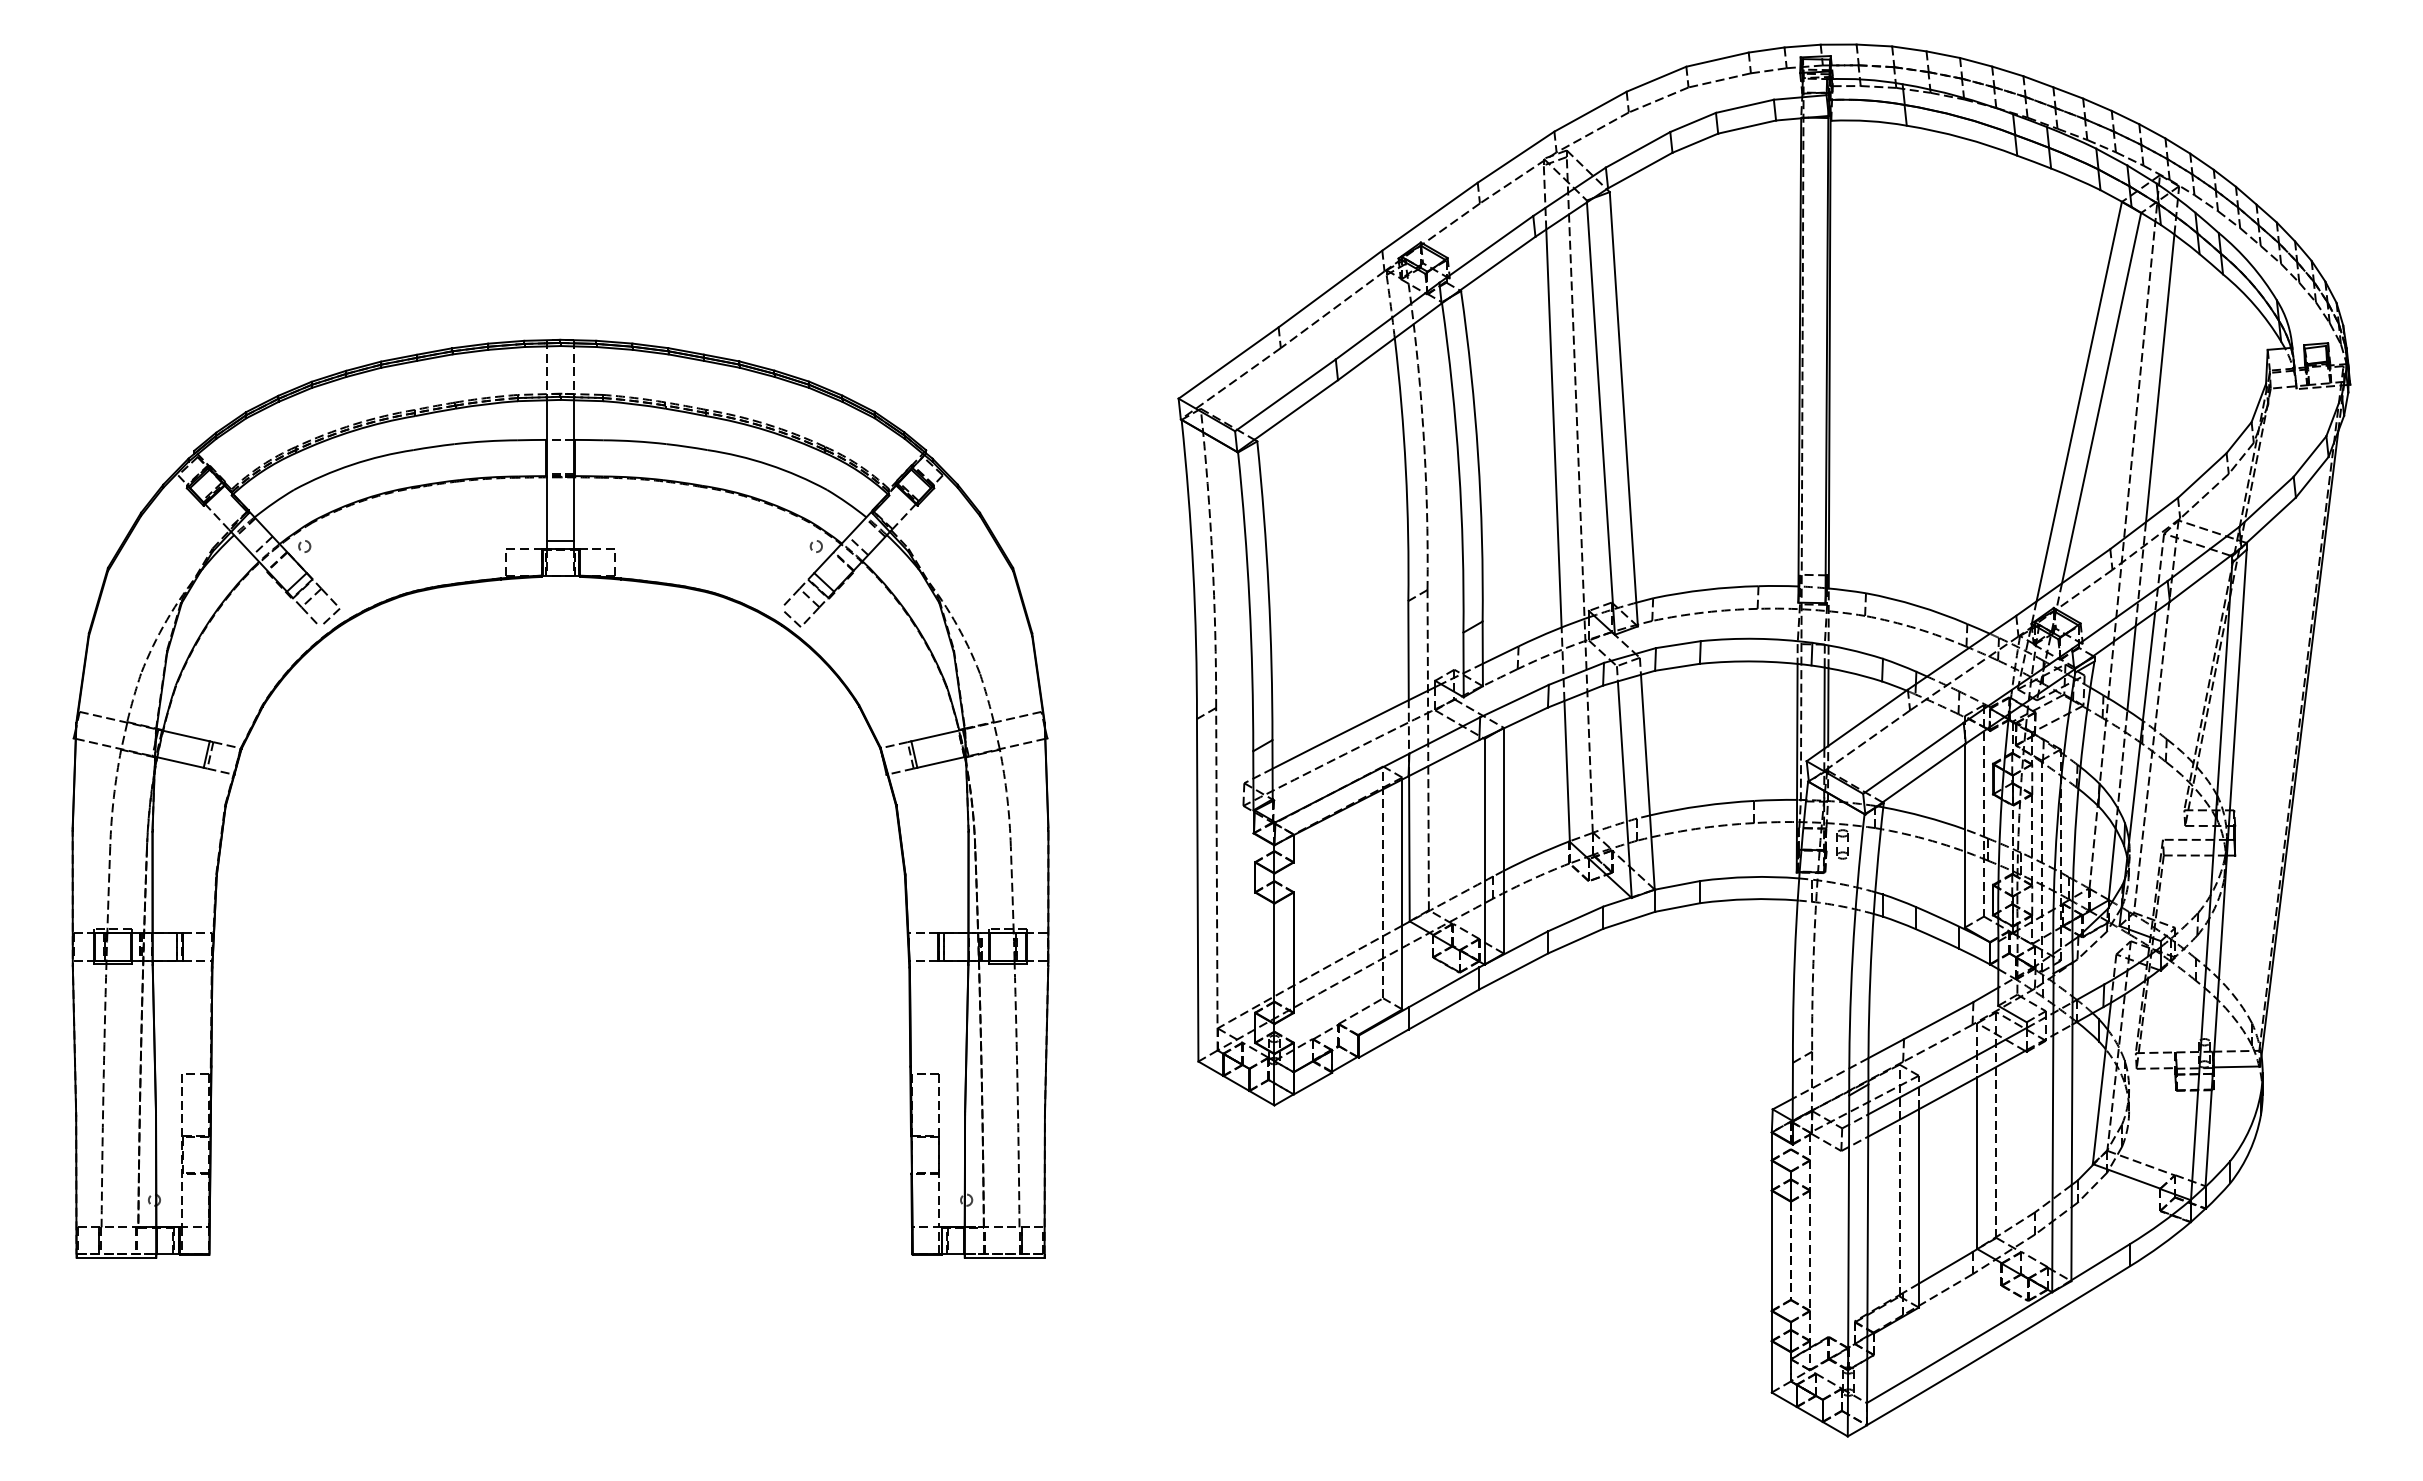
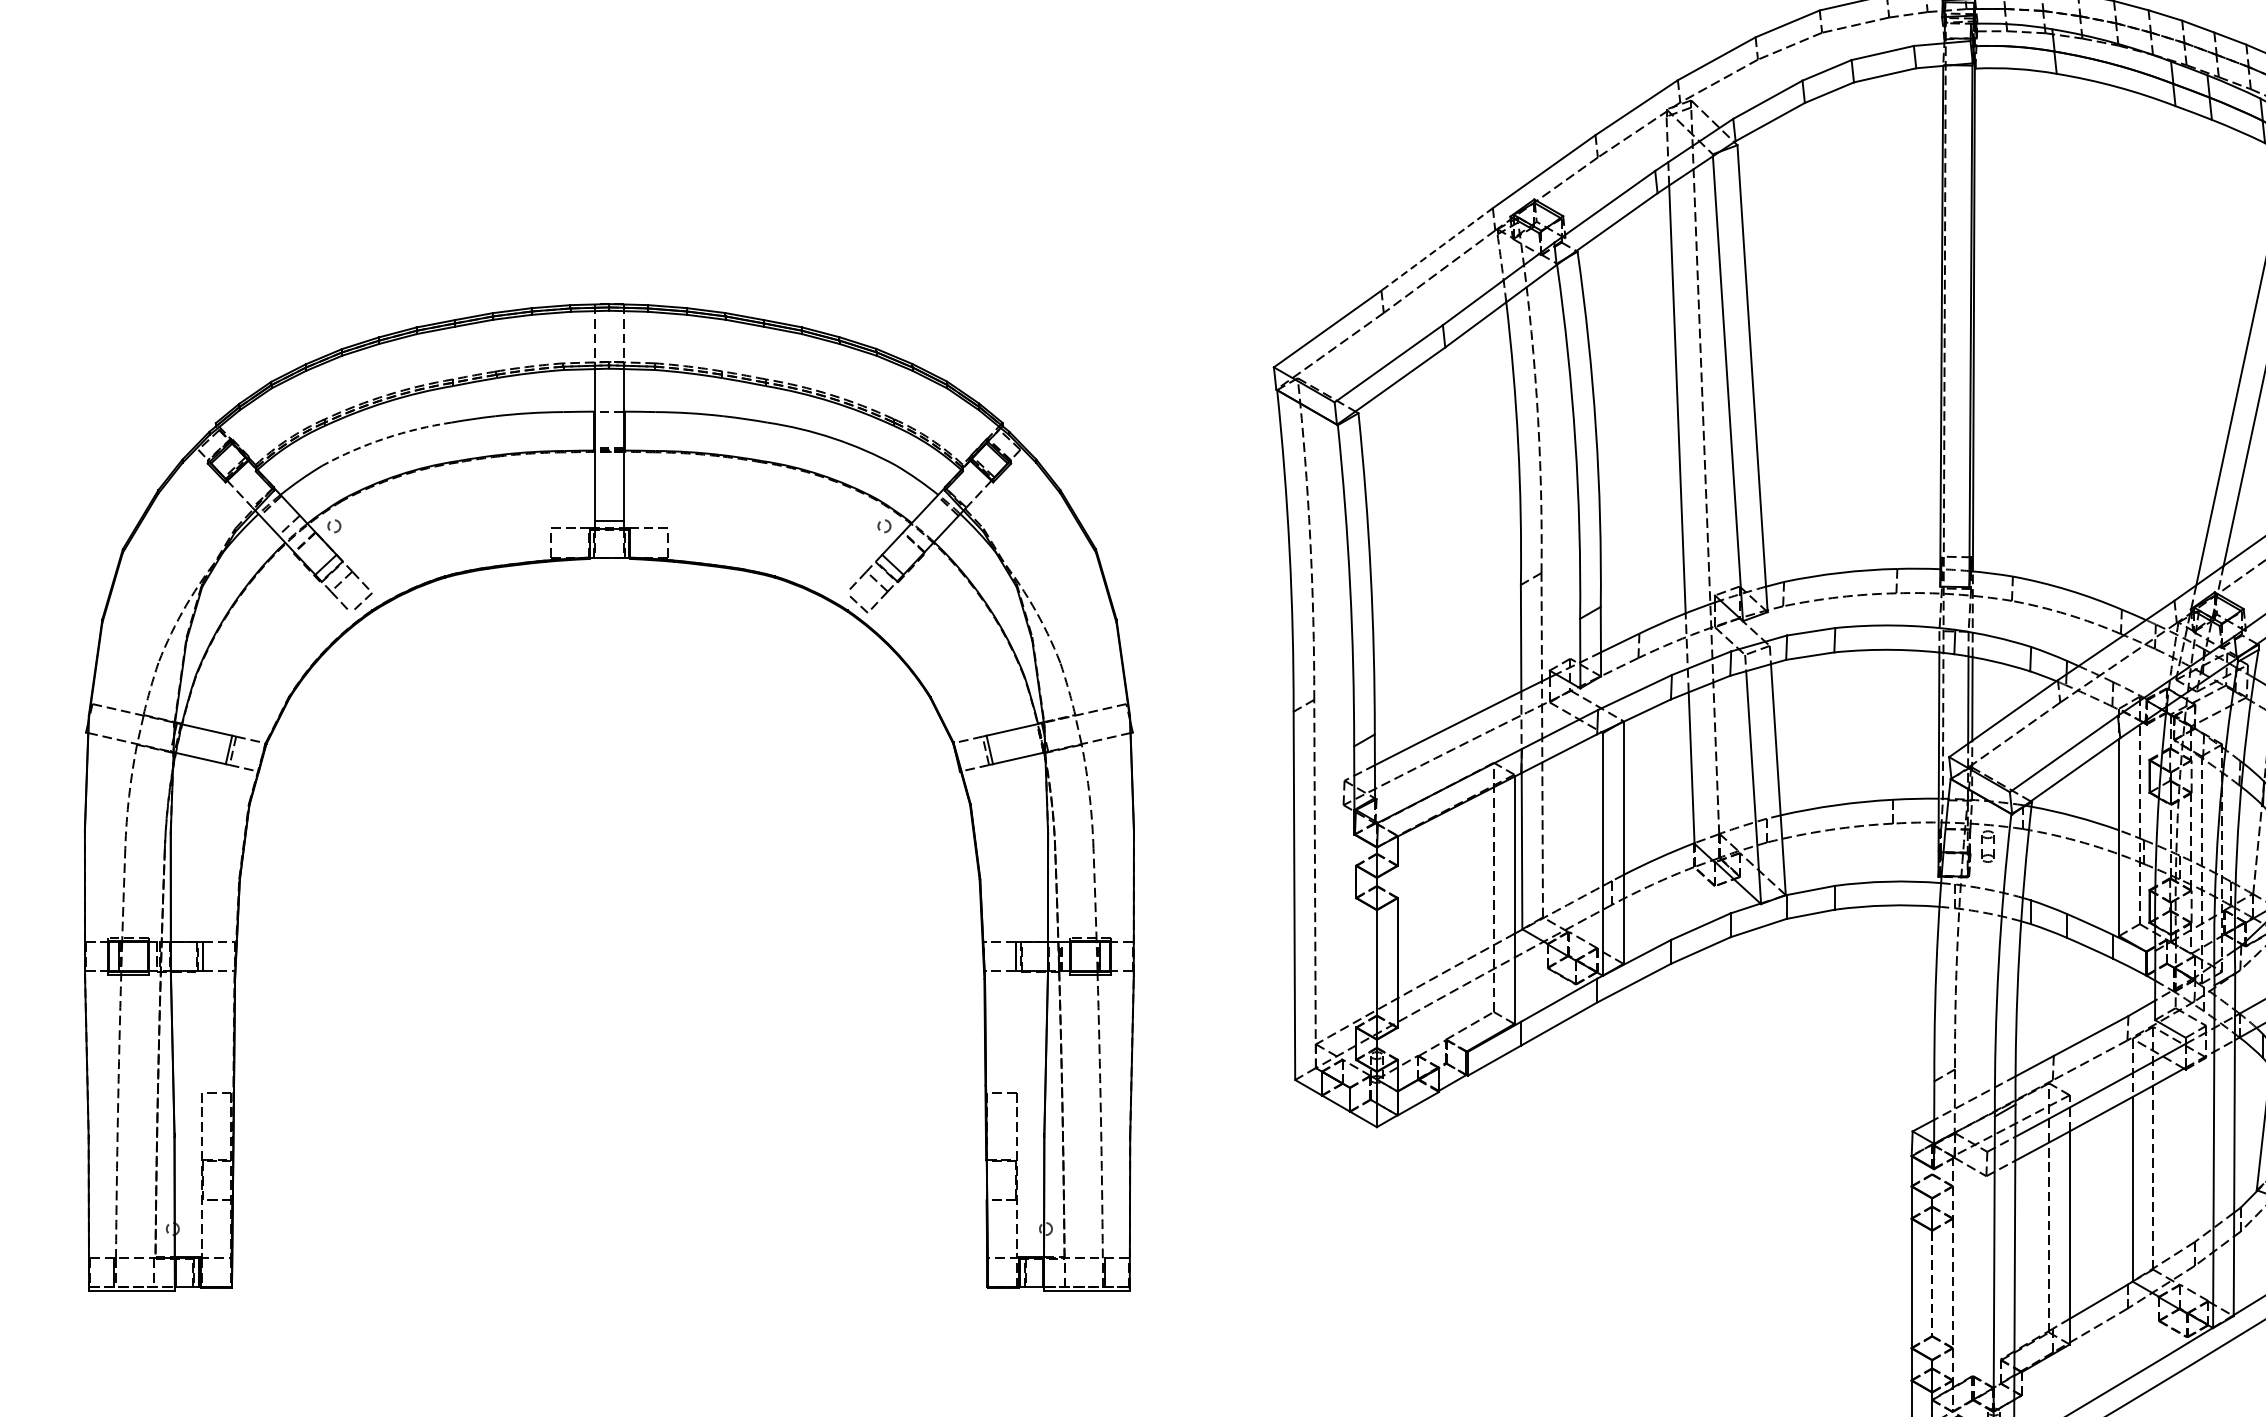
line: (1330, 289) -> (1437, 249), solid -> dashed
arc: (352, 464) -> (385, 438), solid -> dashed
line: (858, 545) -> (929, 525), removed

